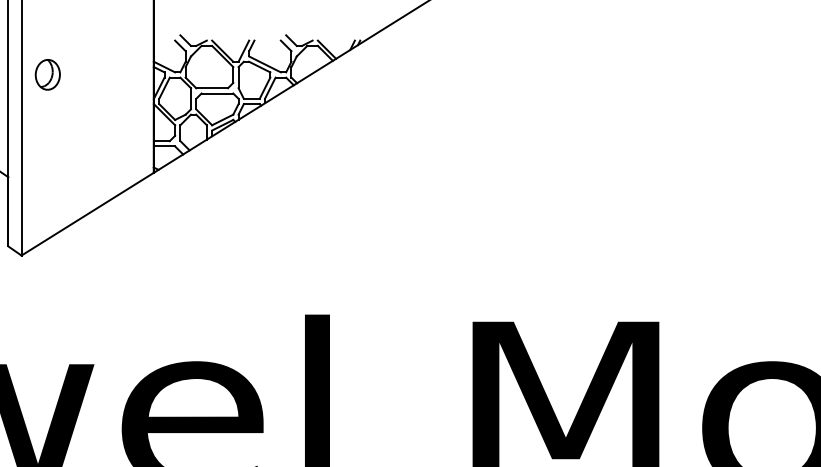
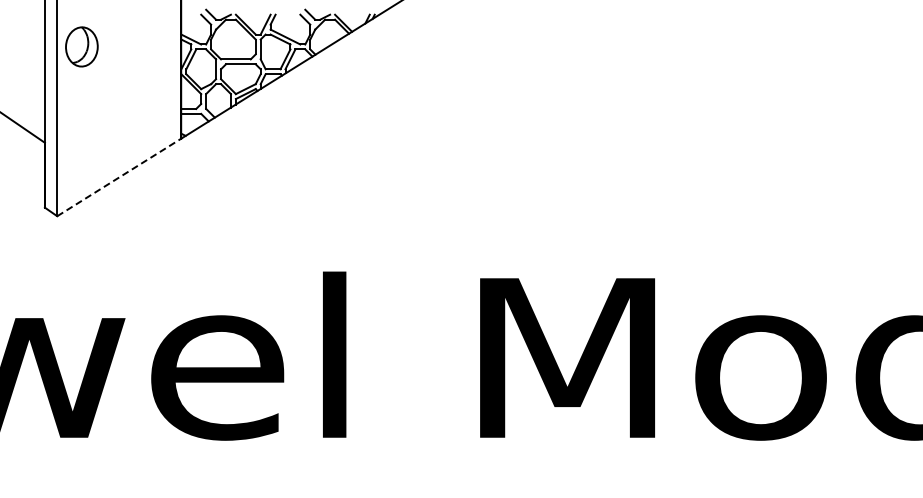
part: (47, 74) -> (81, 46), size x1.4
line: (87, 214) -> (119, 177), solid -> dashed

